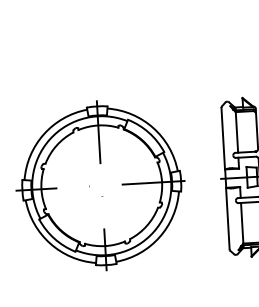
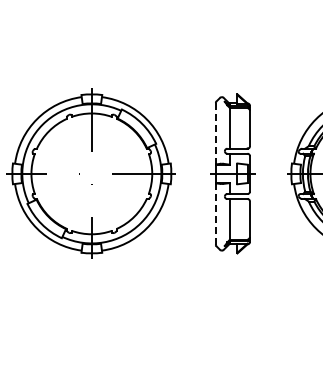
line: (222, 138) -> (215, 133), solid -> dashed
line: (227, 218) -> (215, 213), solid -> dashed

